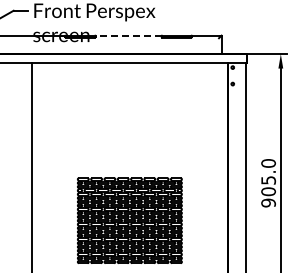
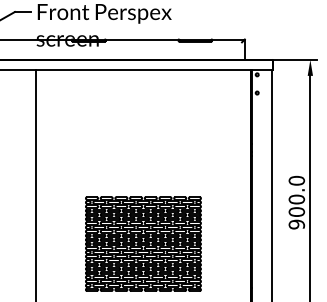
line: (128, 35) -> (141, 39), dashed -> solid
text: (268, 180) -> (296, 199), 905.0 -> 900.0

